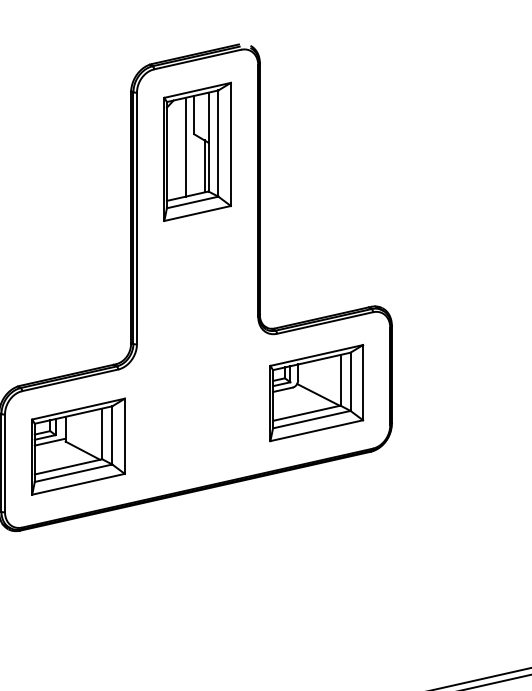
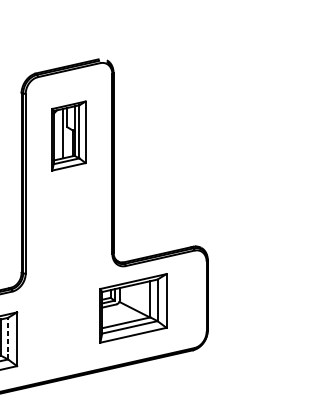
part: (197, 151) -> (68, 135), size x0.7
part: (316, 393) -> (133, 308), moved
line: (112, 434) -> (8, 338), solid -> dashed

